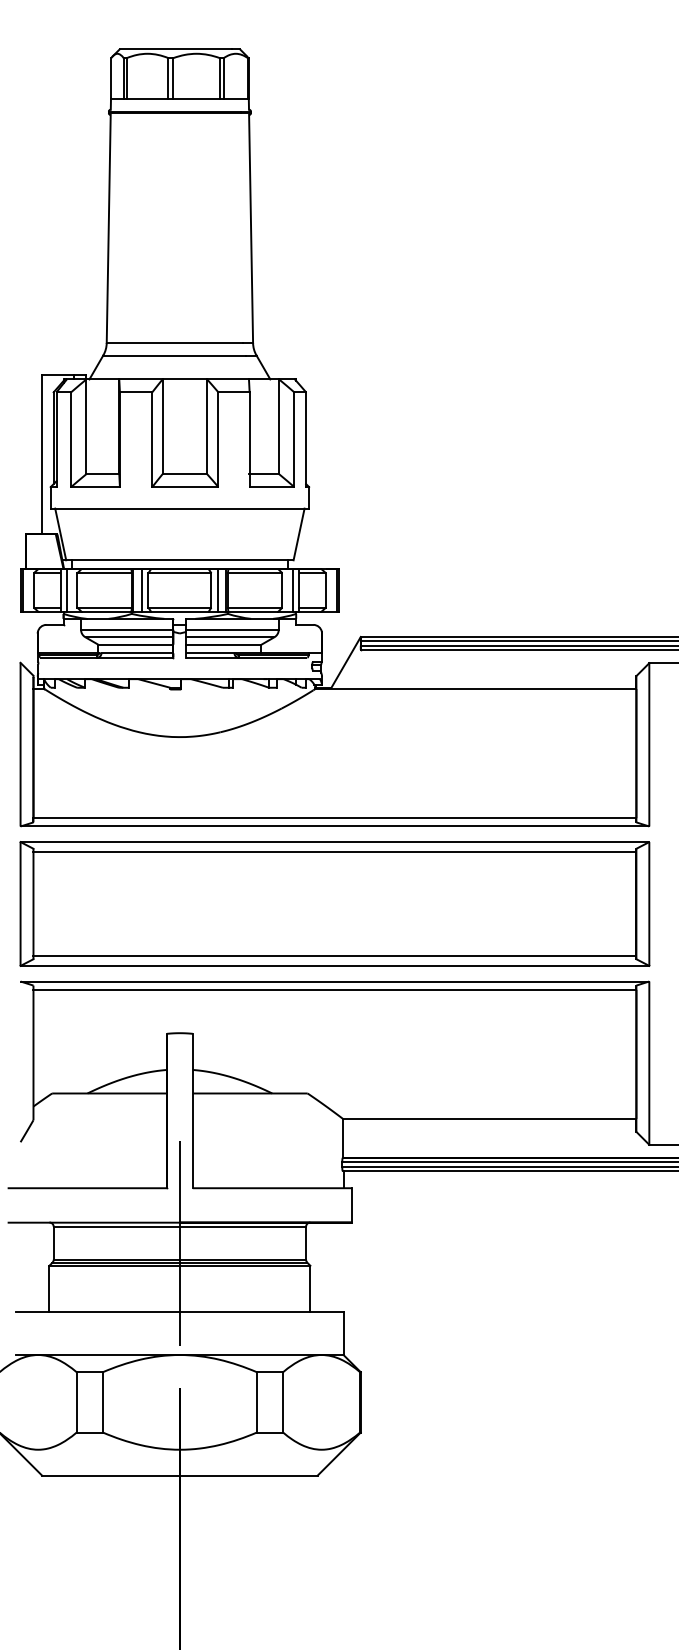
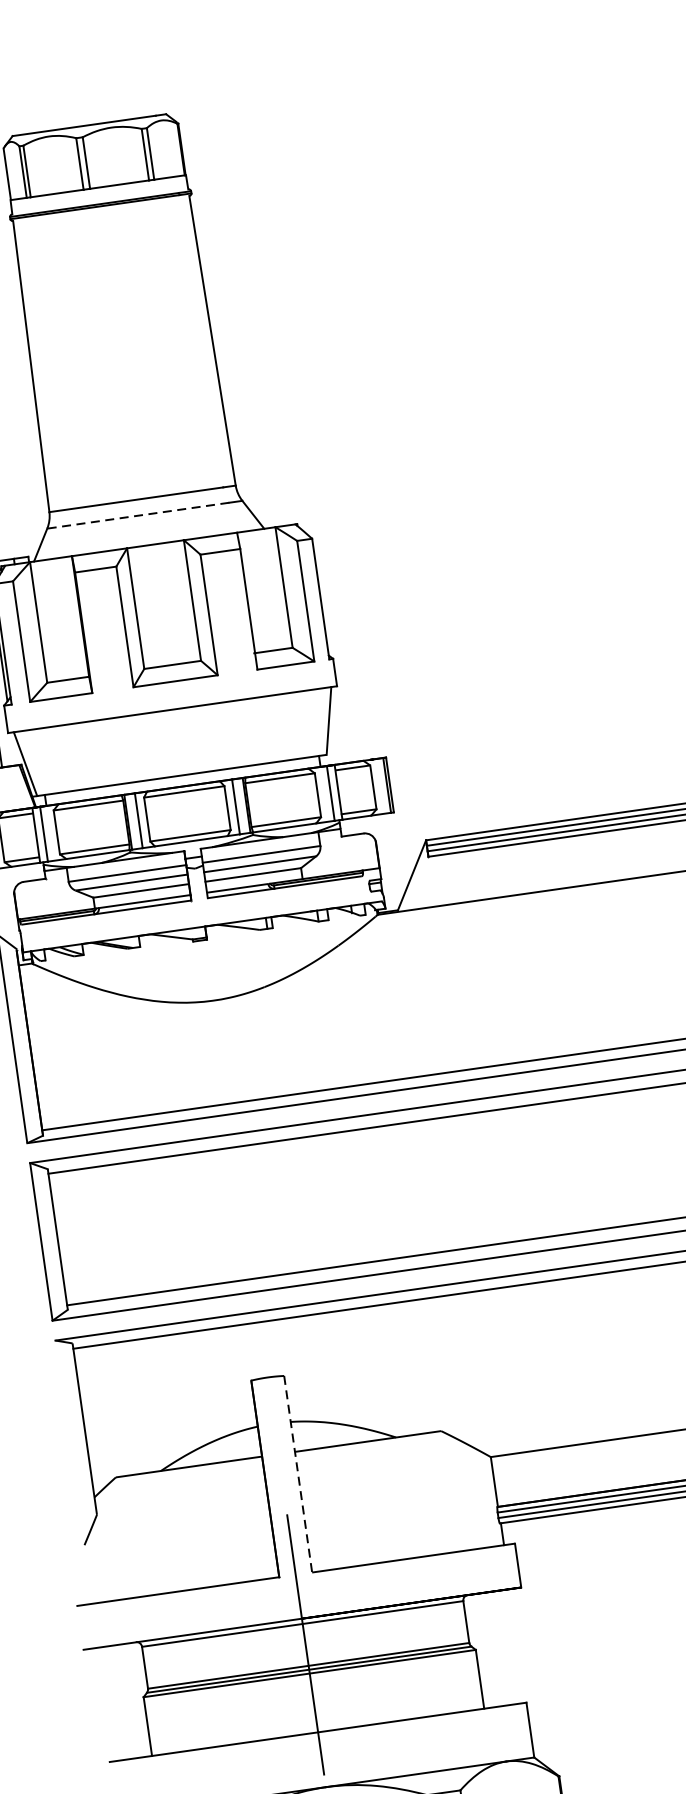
line: (174, 355) -> (137, 515), solid -> dashed
line: (192, 1111) -> (297, 1474), solid -> dashed

